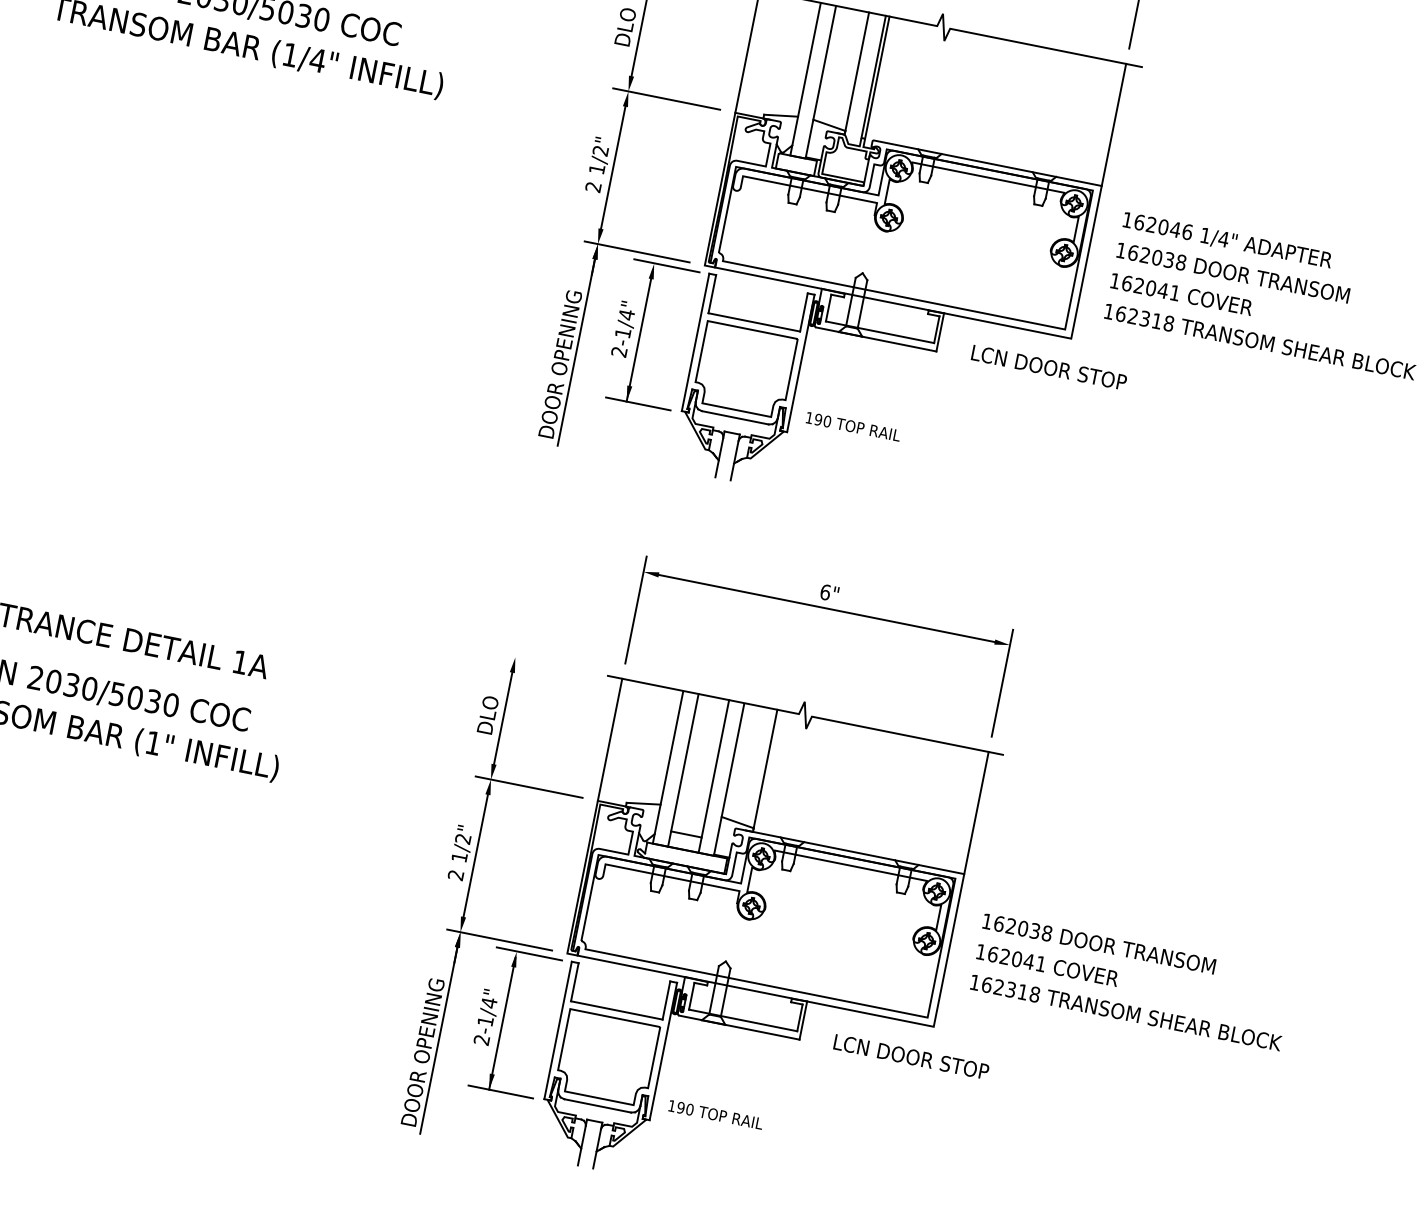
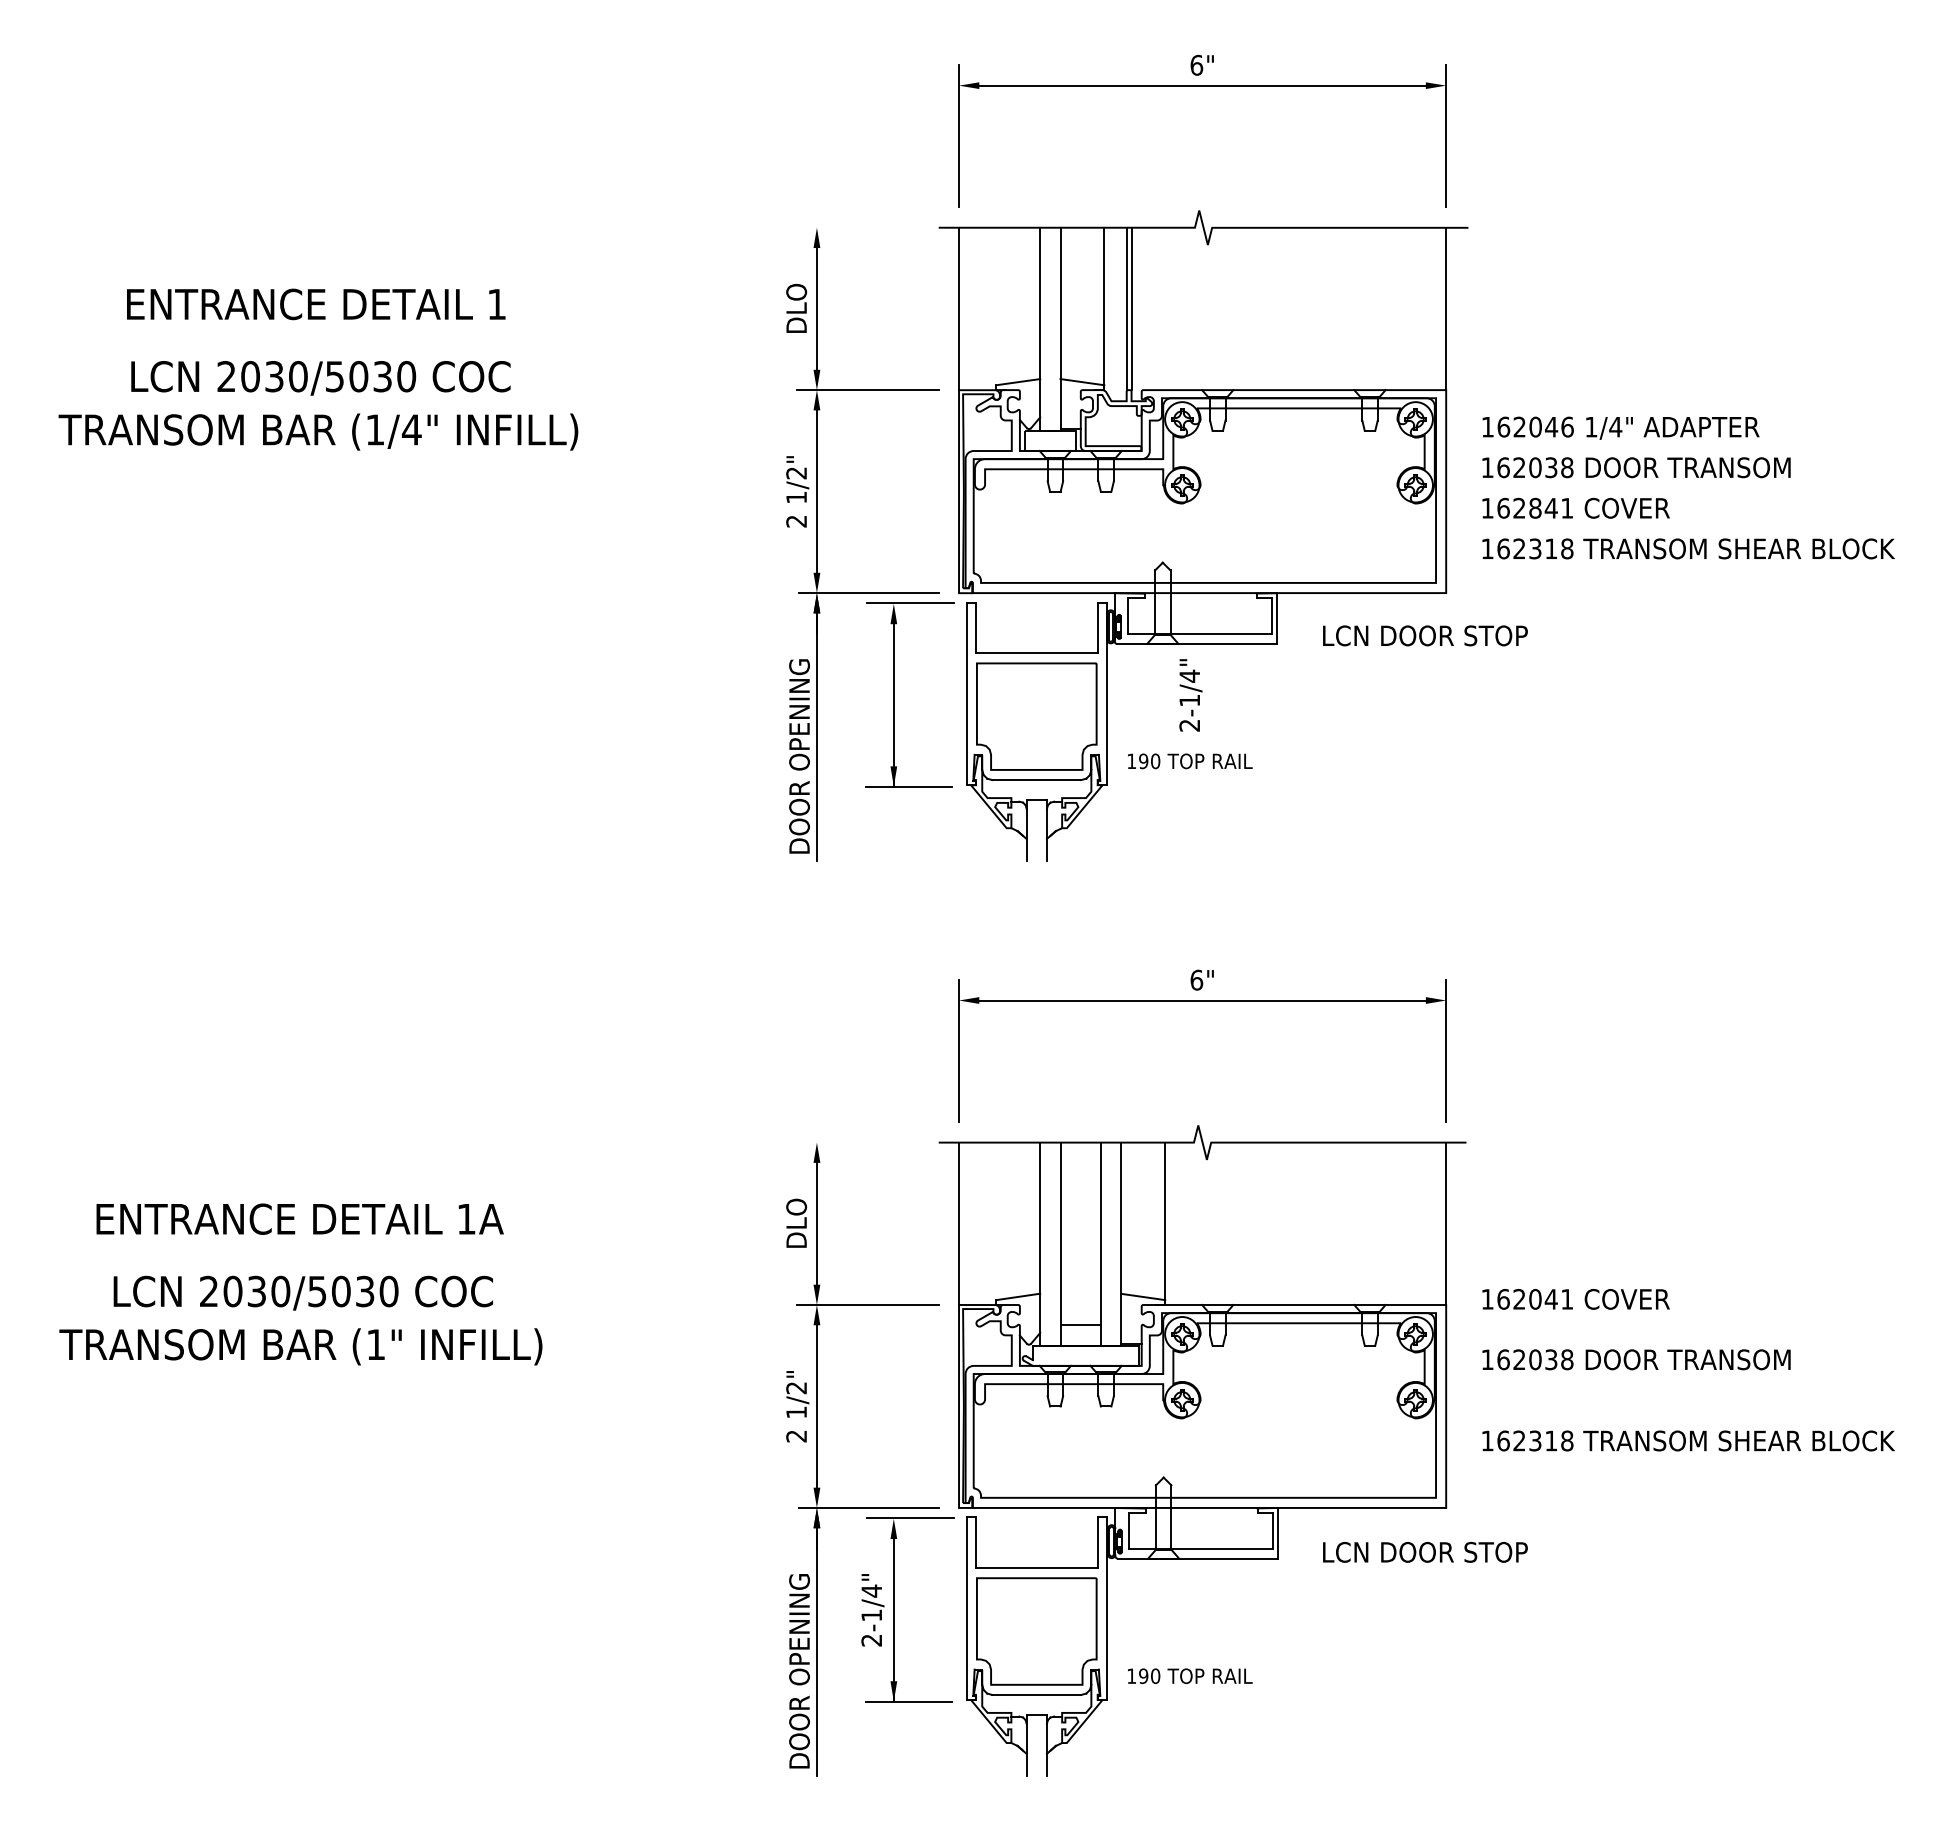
text: (1151, 288) -> (1535, 508), 162041 -> 162841
text: (624, 329) -> (1190, 695), moved
text: (1047, 965) -> (1575, 1299), moved

